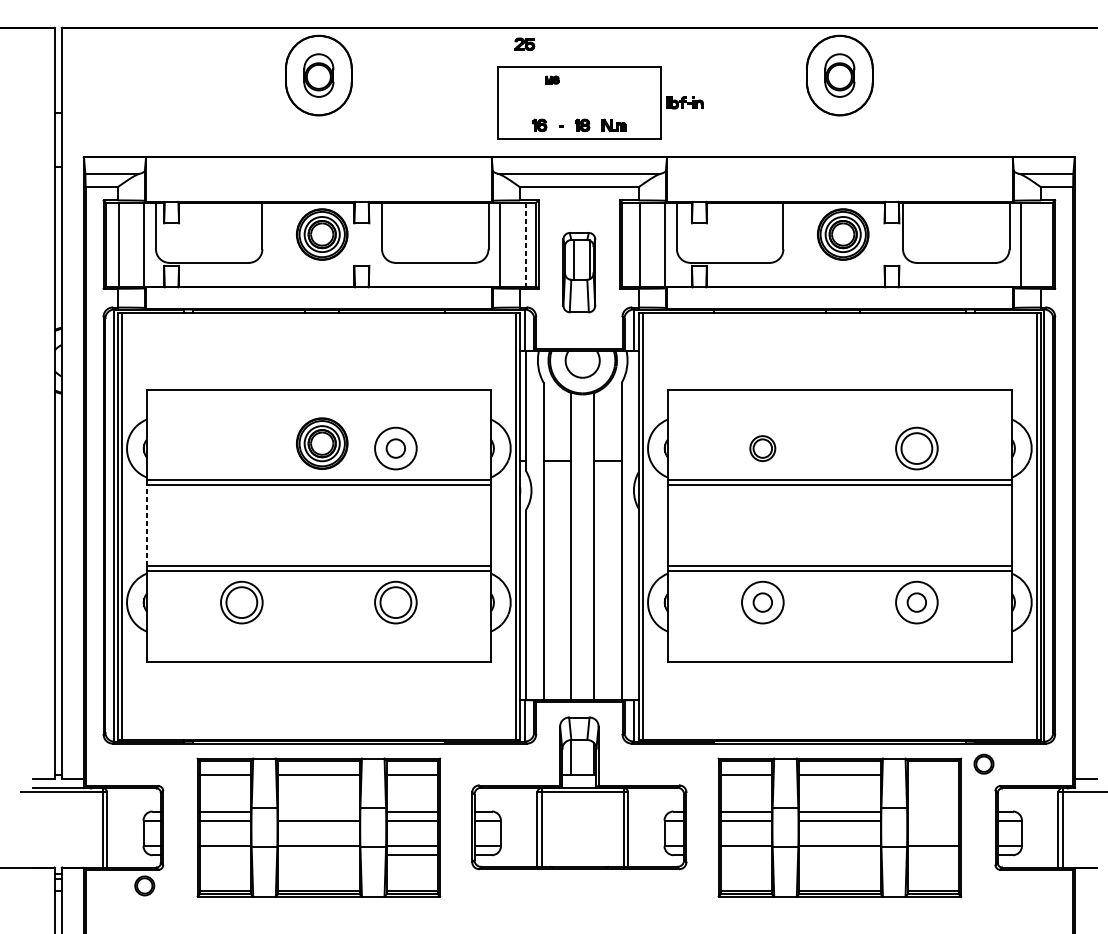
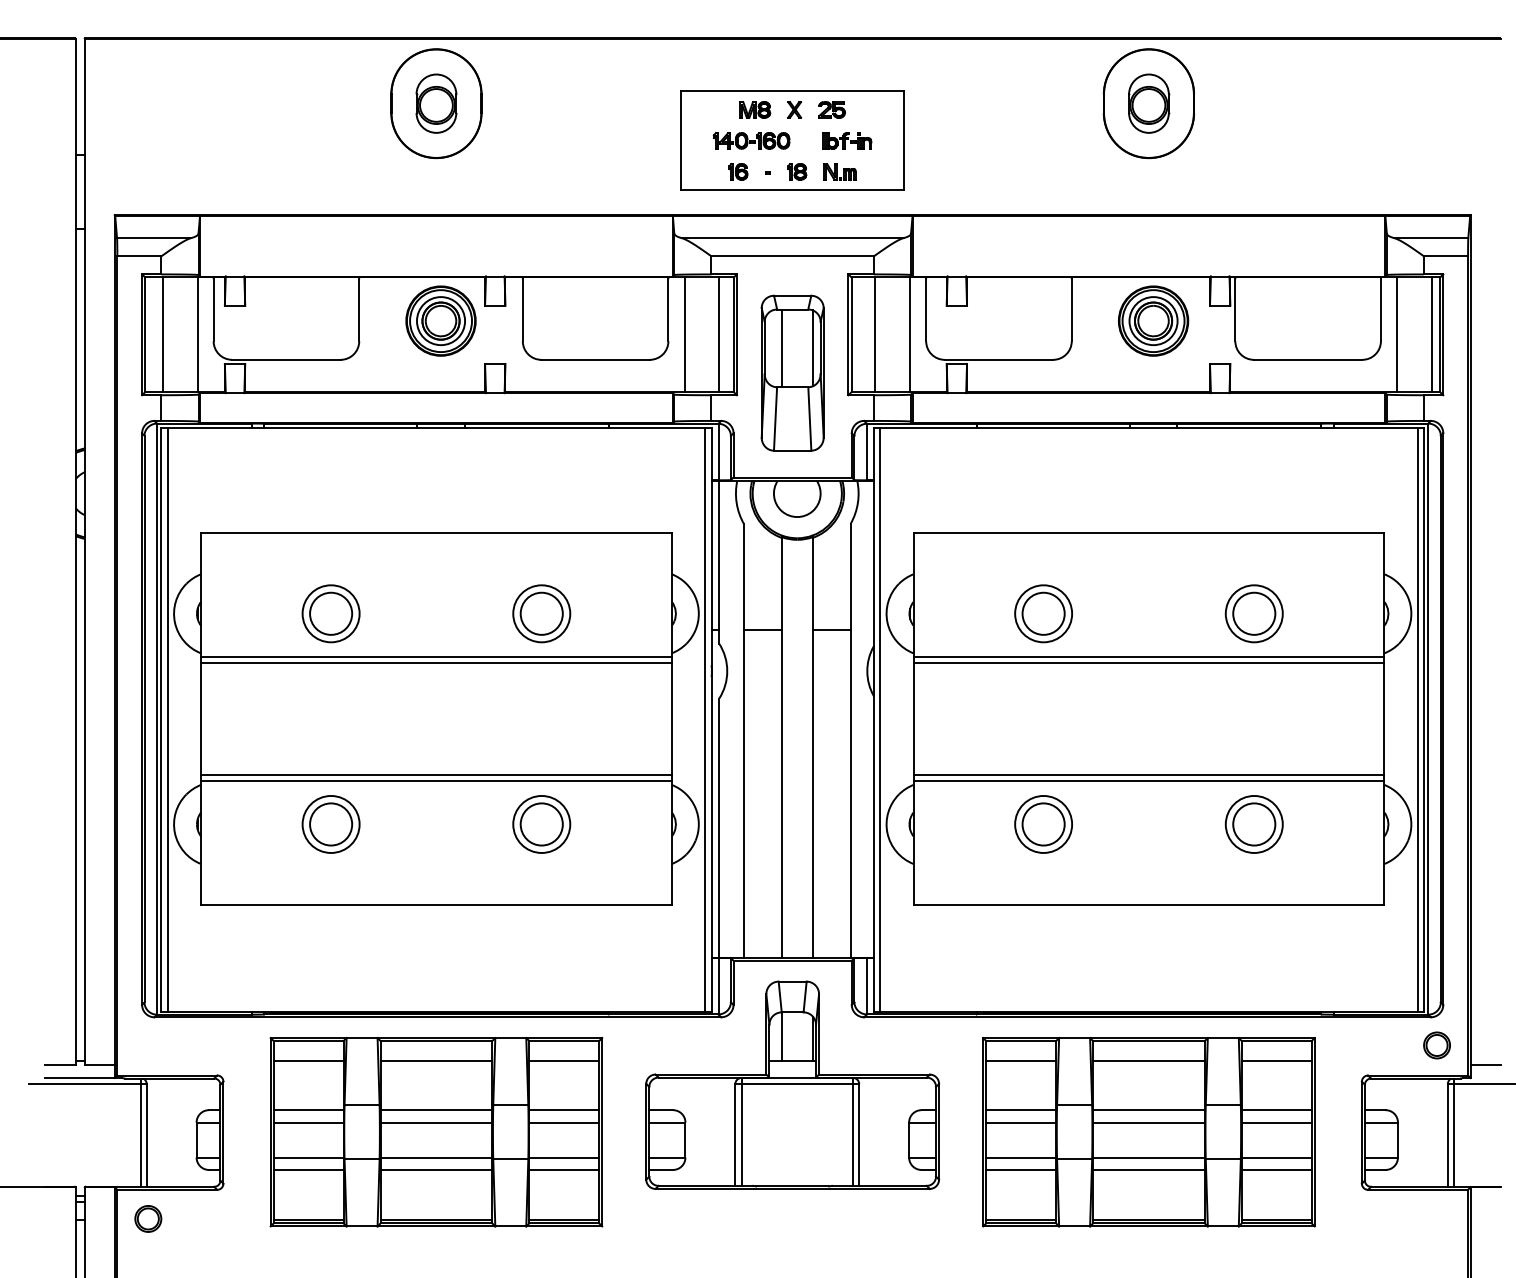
part: (524, 44) -> (831, 109), moved
part: (552, 79) -> (755, 109), size x1.67
part: (580, 79) -> (794, 109), added
part: (549, 102) -> (751, 140), added
part: (685, 102) -> (847, 140), moved
line: (1046, 244) -> (1431, 334), added
line: (525, 245) -> (719, 335), dashed -> solid
part: (579, 272) -> (792, 372), size x1.43
part: (321, 443) -> (440, 606), removed
part: (241, 448) -> (330, 613), added
circle: (395, 448) -> (541, 613), size x1.67
part: (762, 448) -> (1043, 613), size x1.67
line: (147, 525) -> (201, 719), dashed -> solid
circle: (762, 602) -> (1043, 824), size x1.67
circle: (917, 602) -> (1254, 824), size x1.67
part: (983, 764) -> (1436, 1045), moved
line: (933, 775) -> (1276, 1060), added
line: (318, 811) -> (436, 1110), added
line: (933, 811) -> (1276, 1110), added
line: (933, 820) -> (1276, 1122), added
line: (225, 854) -> (308, 1169), added
line: (318, 854) -> (436, 1169), added
line: (746, 854) -> (1021, 1169), added
line: (839, 854) -> (1148, 1169), added
line: (933, 854) -> (1276, 1169), added
part: (144, 885) -> (148, 1218), moved

